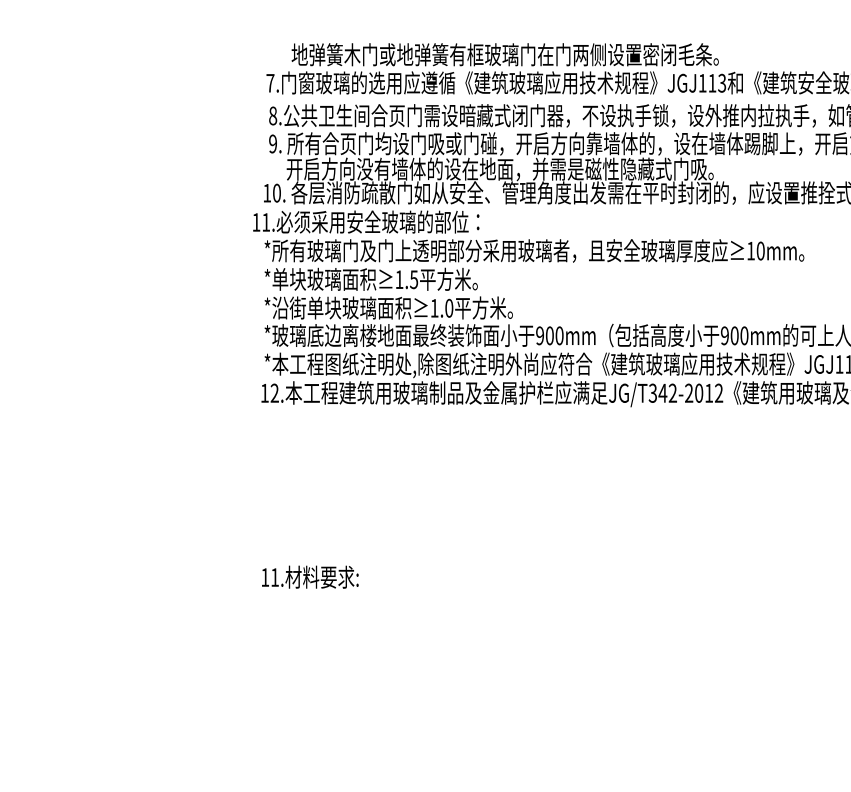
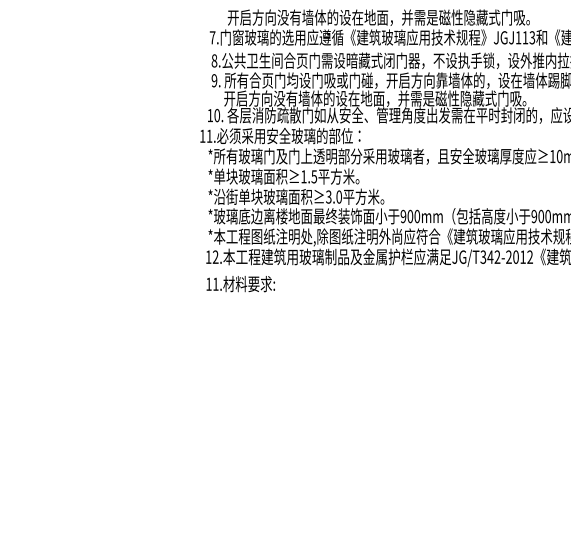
text: (501, 54) -> (376, 17), 地弹簧木门或地弹簧有框玻璃门在门两侧设置密闭毛条。 -> 开启方向没有墙体的设在地面，并需是磁性隐藏式门吸。
text: (434, 307) -> (328, 196), 1.0 -> 3.0
text: (310, 576) -> (240, 283), moved

